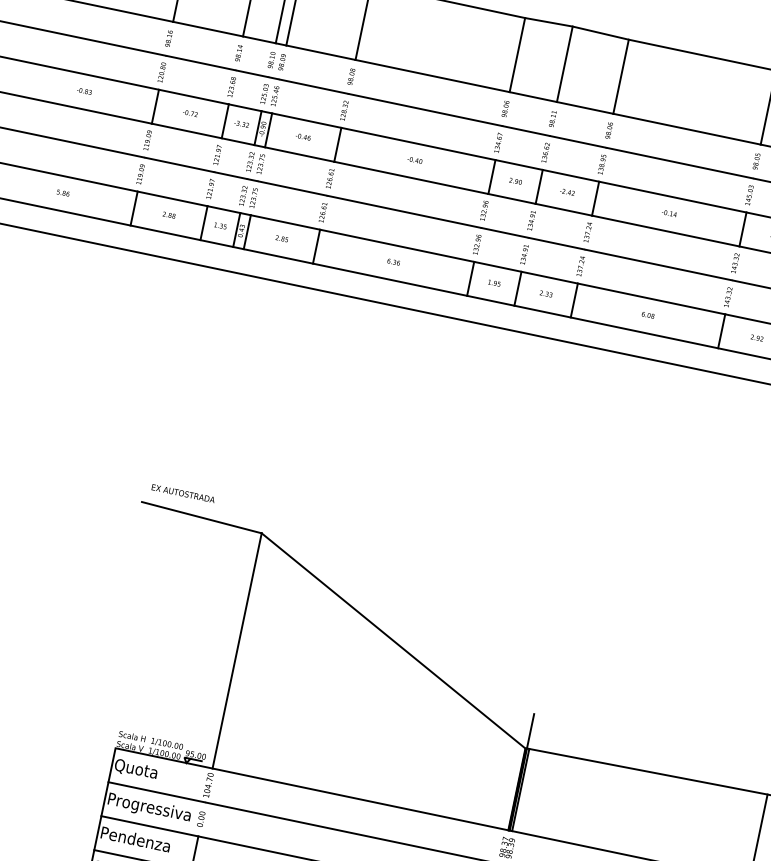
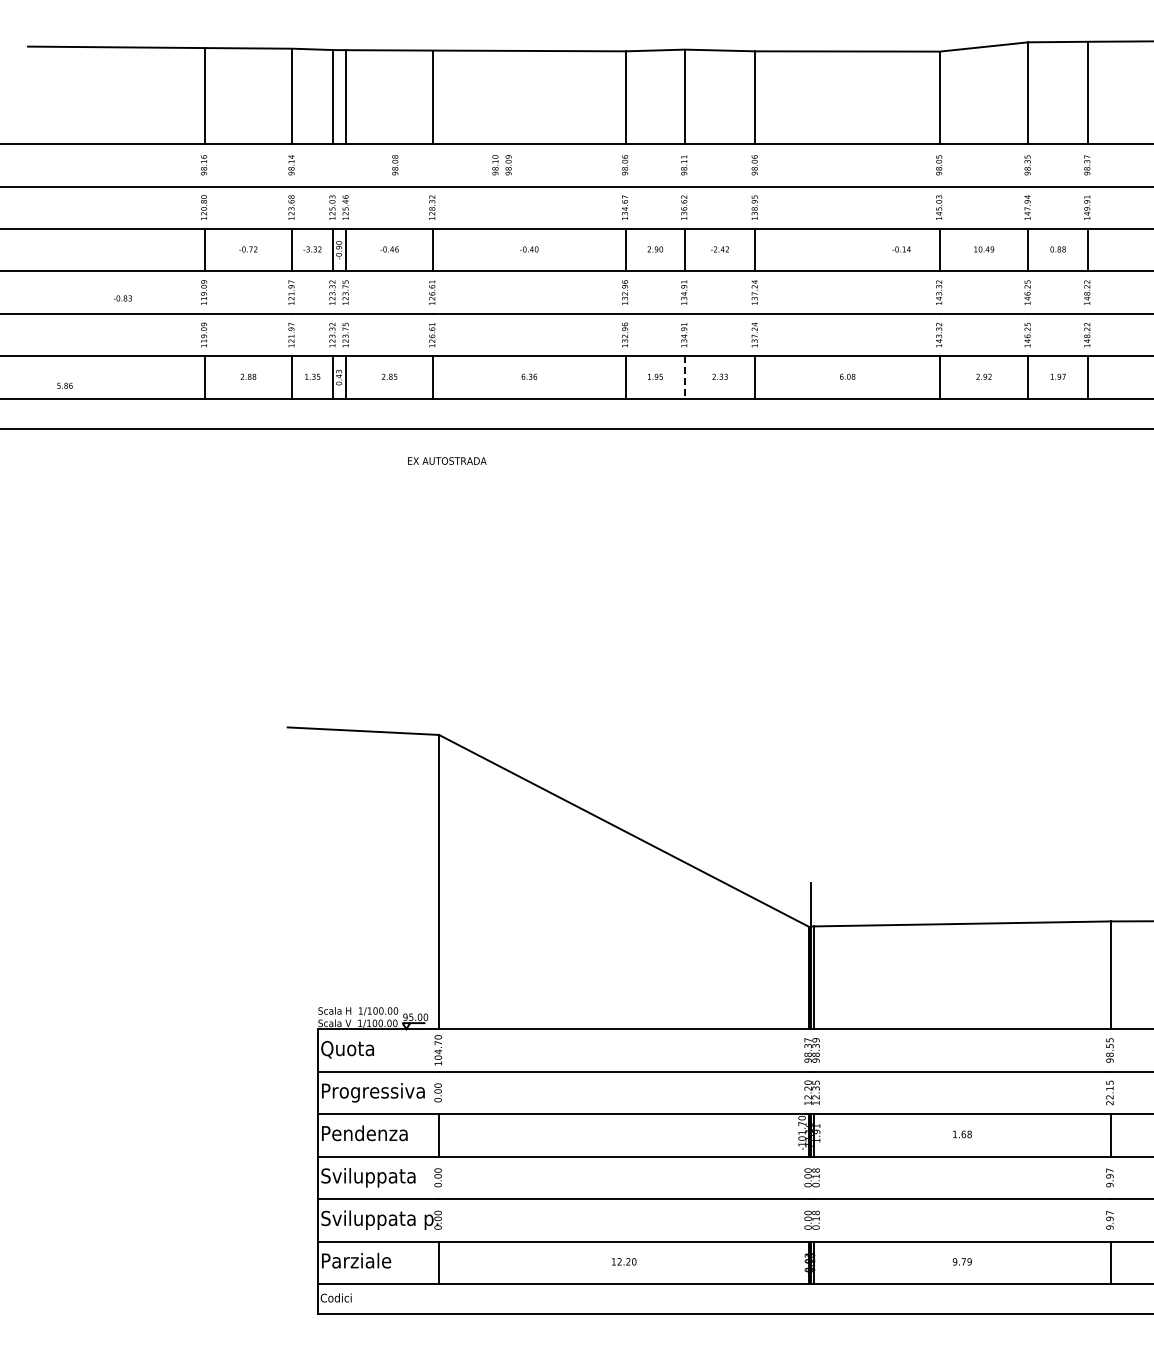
text: (276, 61) -> (501, 165), moved
text: (351, 77) -> (395, 165), moved
text: (84, 91) -> (122, 298), moved
text: (62, 192) -> (64, 385), moved
text: (669, 213) -> (901, 249), moved
line: (517, 289) -> (684, 378), solid -> dashed
text: (183, 493) -> (447, 460), moved

